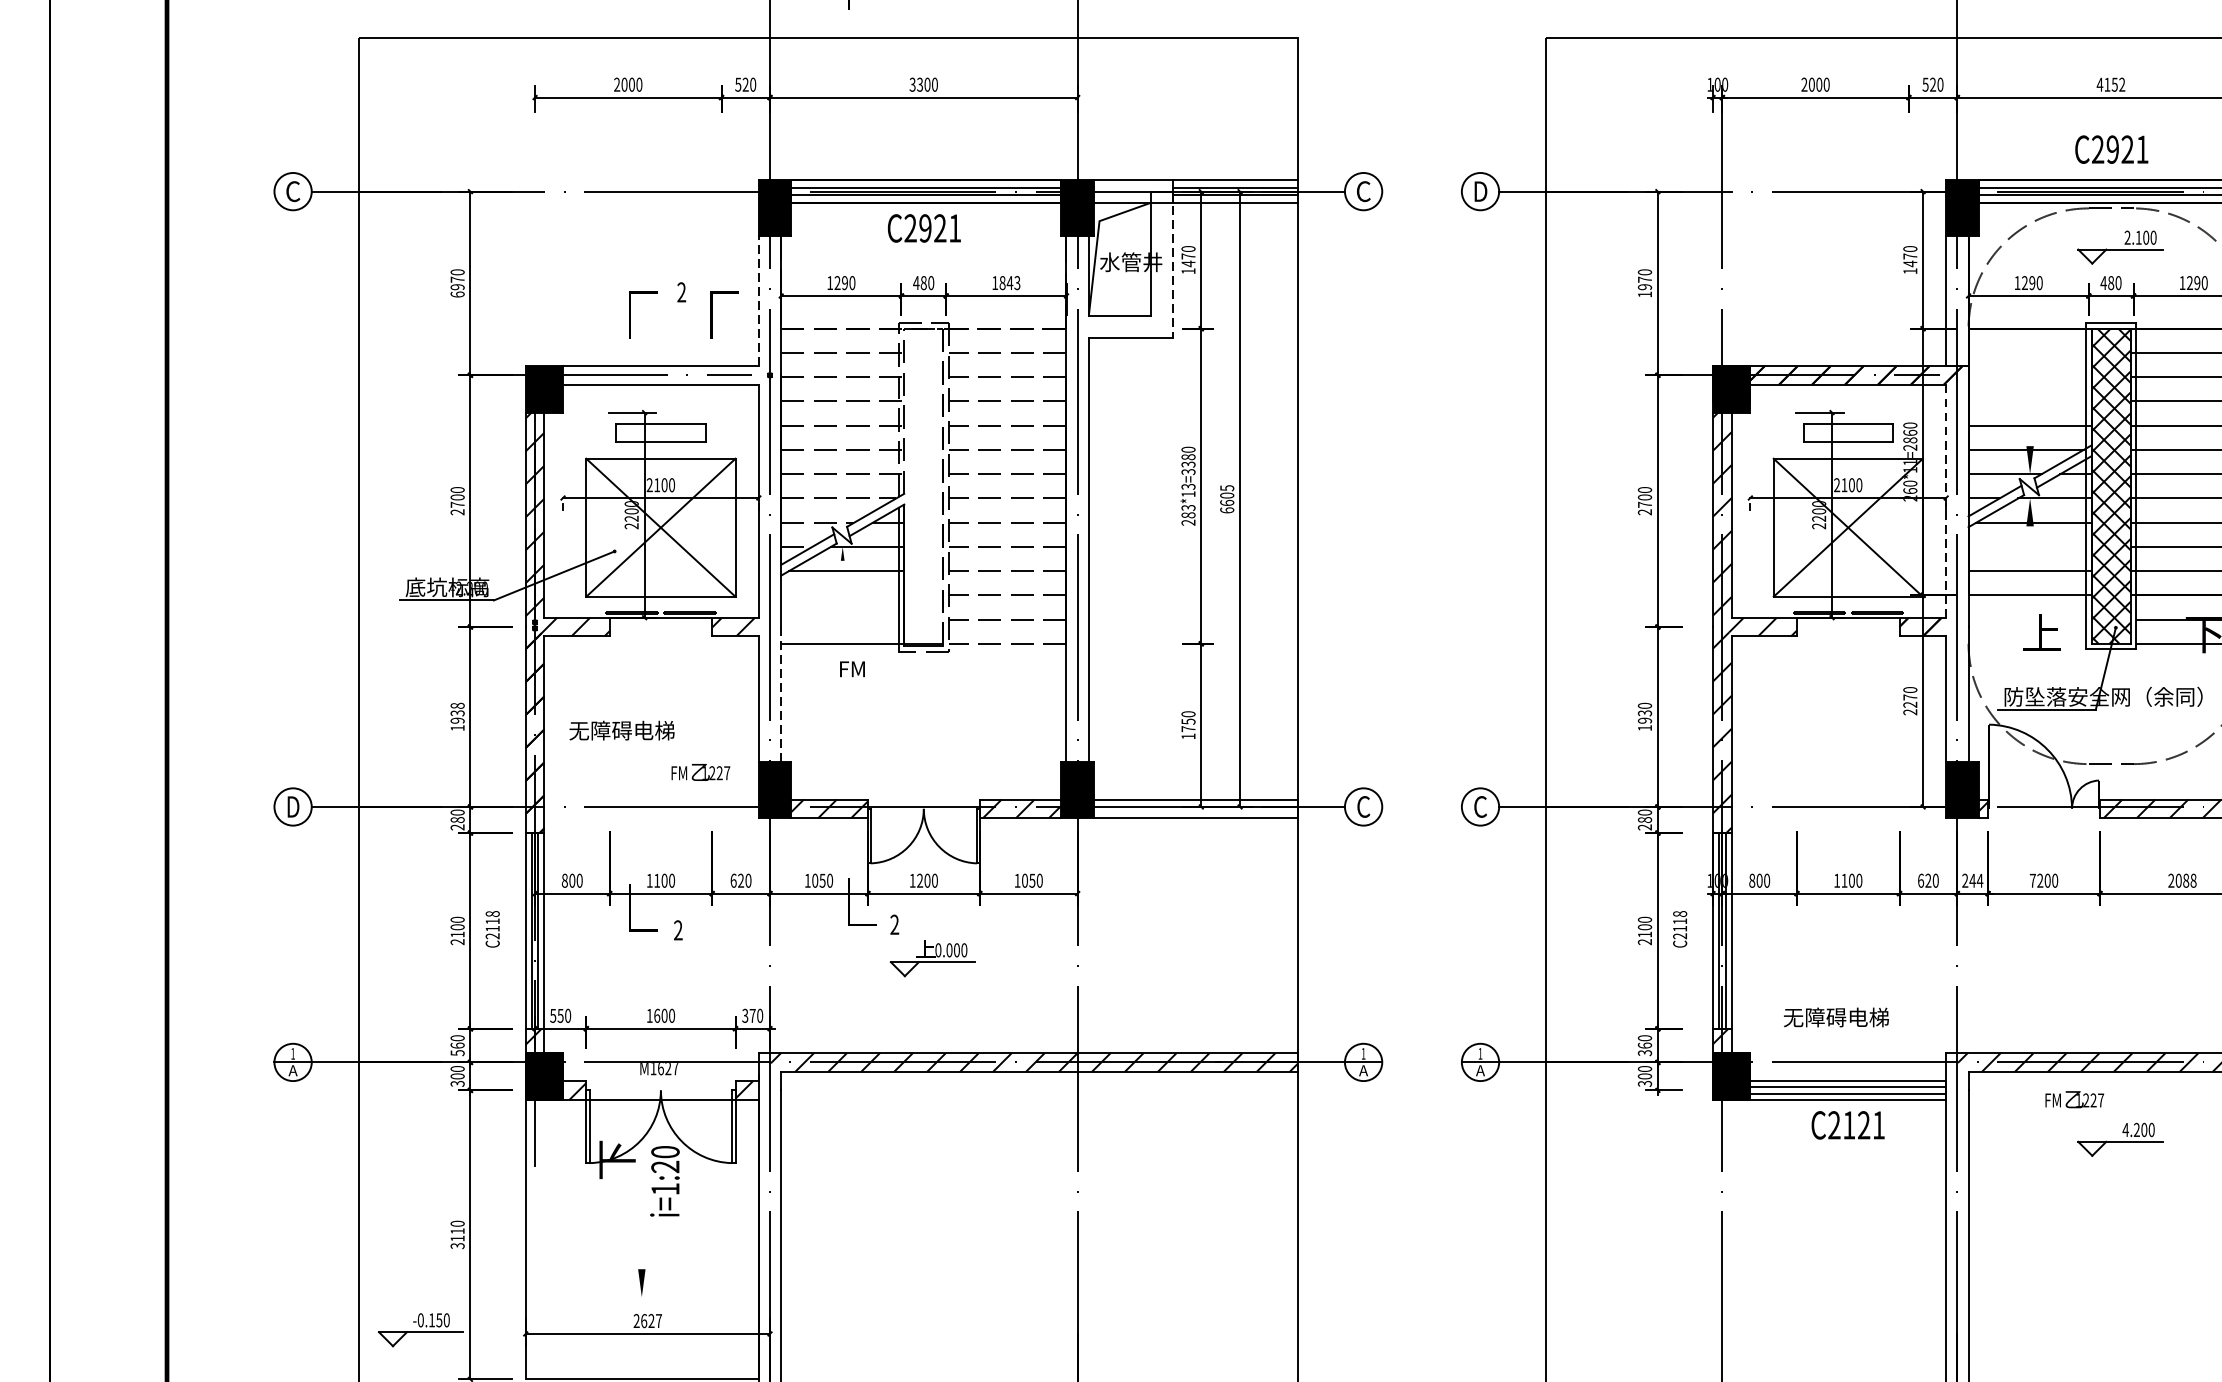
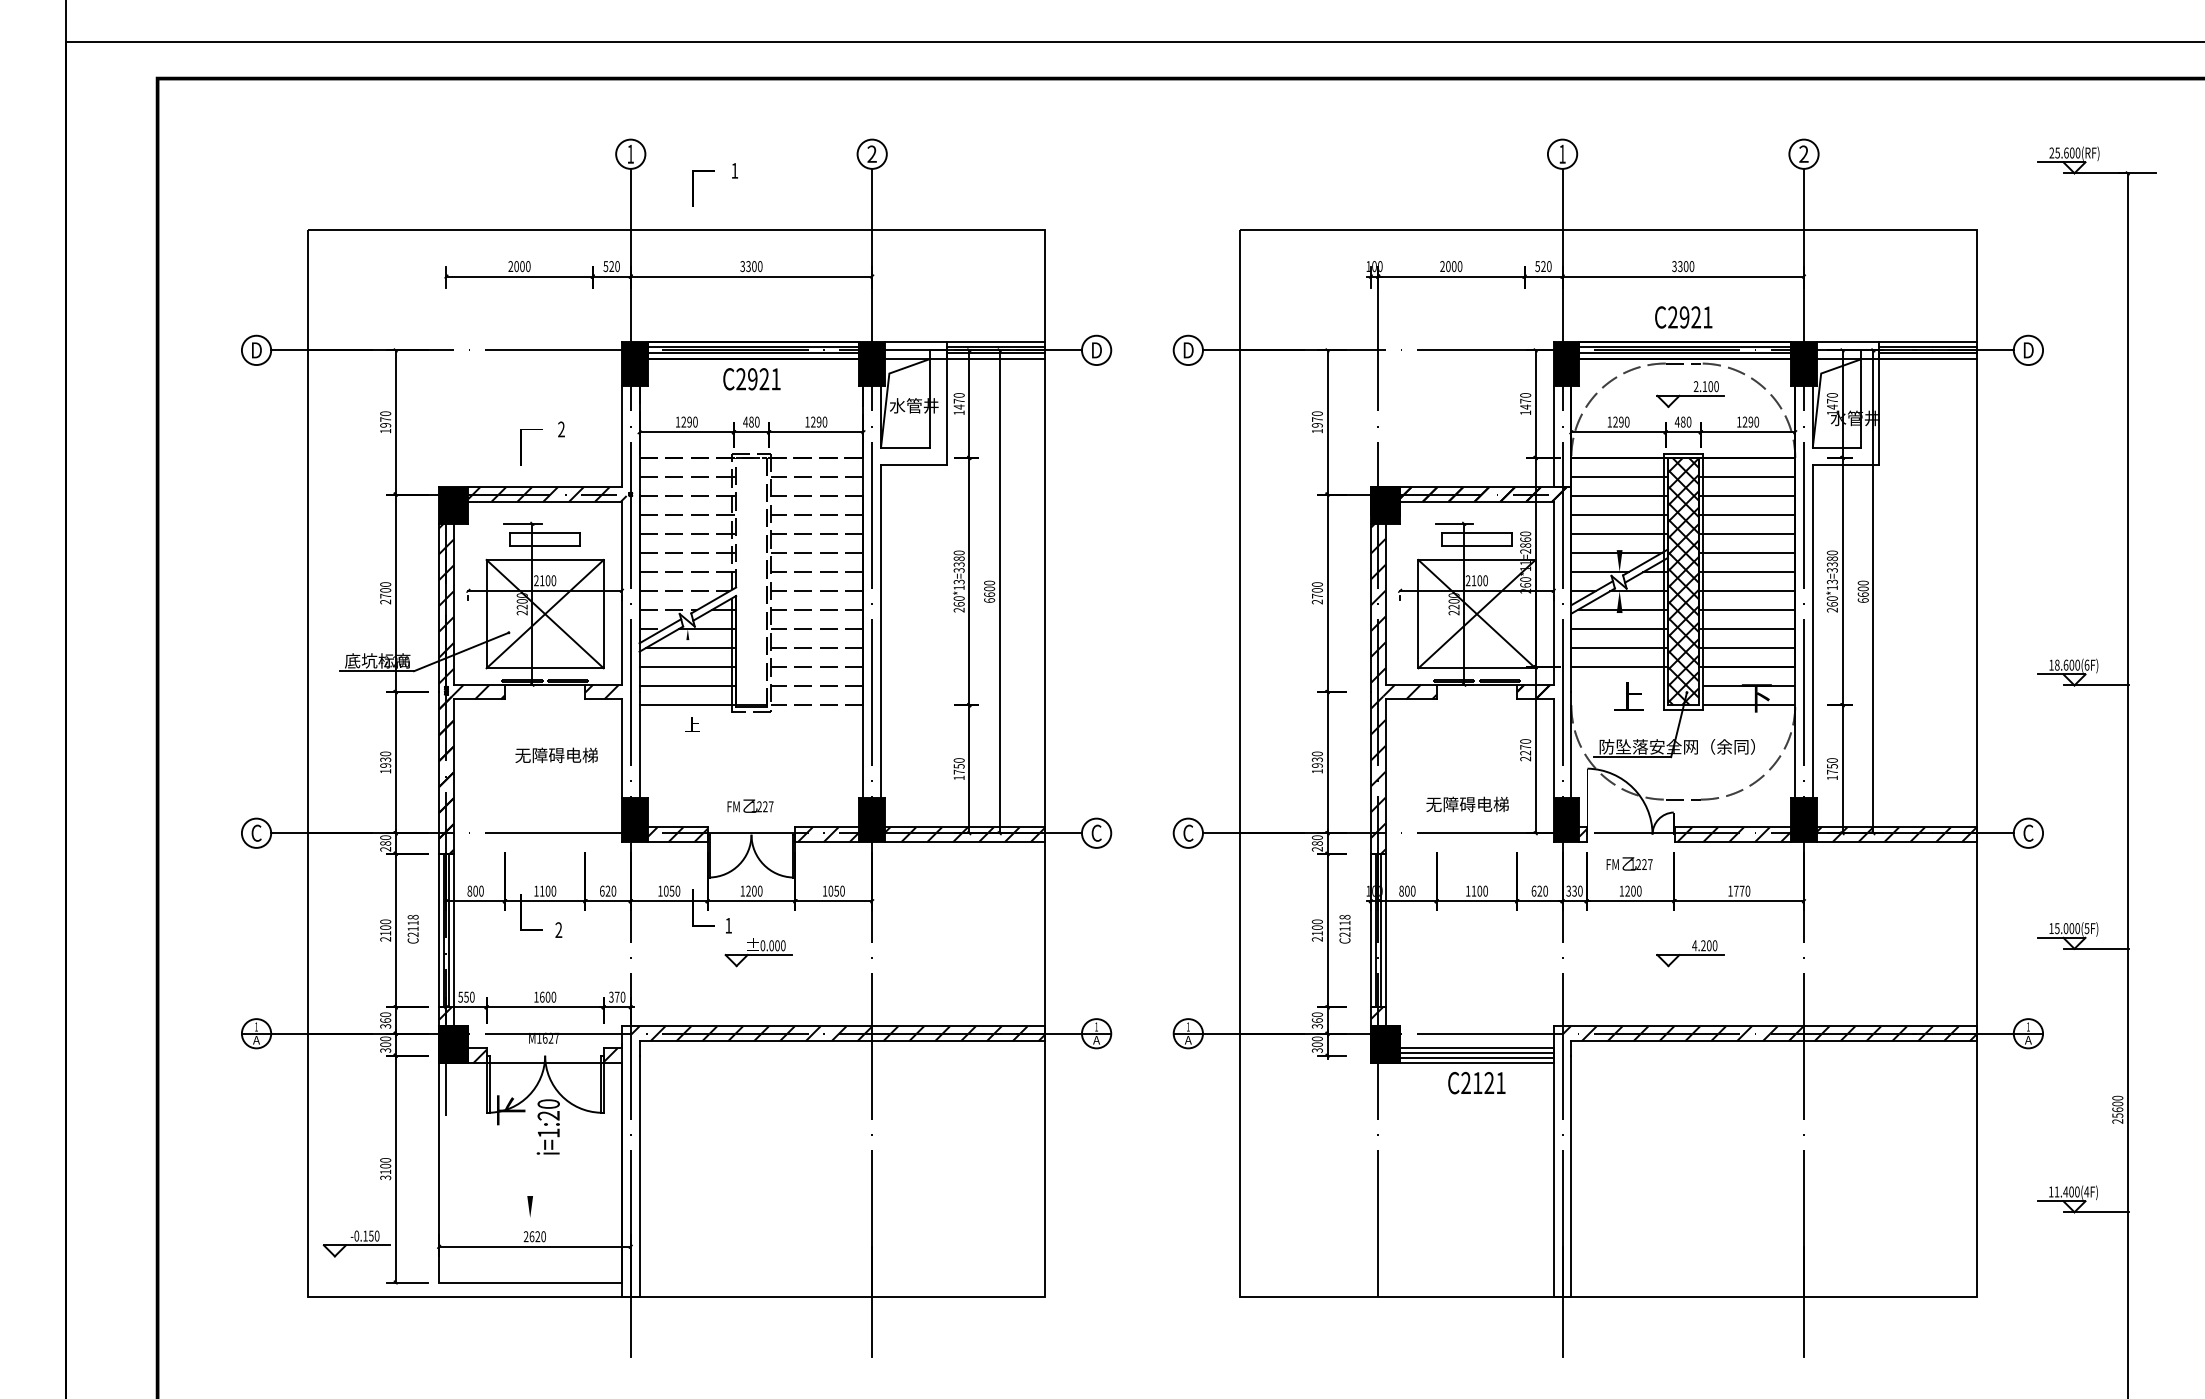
text: (2110, 84) -> (1682, 266), 4152 -> 3300
text: (293, 191) -> (256, 350), C -> D
text: (1363, 191) -> (1096, 350), C -> D
line: (1173, 265) -> (947, 408), dashed -> solid
text: (1010, 282) -> (819, 421), 1843 -> 1290
text: (457, 293) -> (385, 430), 6970 -> 1970
line: (759, 301) -> (622, 436), dashed -> solid
line: (712, 315) -> (585, 447), removed
line: (2029, 352) -> (1619, 476), added
hatch: (663, 375) -> (547, 494), added
line: (2029, 376) -> (1619, 495), added
line: (2029, 402) -> (1619, 515), added
text: (1227, 487) -> (989, 582), 6605 -> 6600
line: (1945, 500) -> (1553, 592), dashed -> solid
text: (1187, 511) -> (958, 601), 283*13=3380 -> 260*13=3380
line: (2029, 547) -> (1619, 629), added
line: (842, 595) -> (687, 667), added
line: (842, 619) -> (687, 686), added
text: (852, 668) -> (695, 724), FM -> 上
line: (781, 693) -> (639, 744), dashed -> solid
text: (457, 705) -> (385, 753), 1938 -> 1930
text: (621, 730) -> (556, 755), moved
text: (700, 771) -> (750, 805), moved
text: (293, 805) -> (256, 832), D -> C
hatch: (1196, 808) -> (965, 834), added
text: (1972, 879) -> (1574, 890), 244 -> 330
text: (2032, 879) -> (1621, 890), 7200 -> 1200
text: (2182, 879) -> (1739, 890), 2088 -> 1770
text: (894, 924) -> (728, 925), 2 -> 1
text: (926, 948) -> (753, 944), 上 -> ±
text: (1836, 1017) -> (1467, 804), moved
text: (456, 1053) -> (384, 1026), 560 -> 360
text: (2074, 1099) -> (1629, 863), moved
part: (2120, 1139) -> (1690, 953), moved
text: (457, 1230) -> (385, 1165), 3110 -> 3100
text: (658, 1320) -> (543, 1236), 2627 -> 2620

